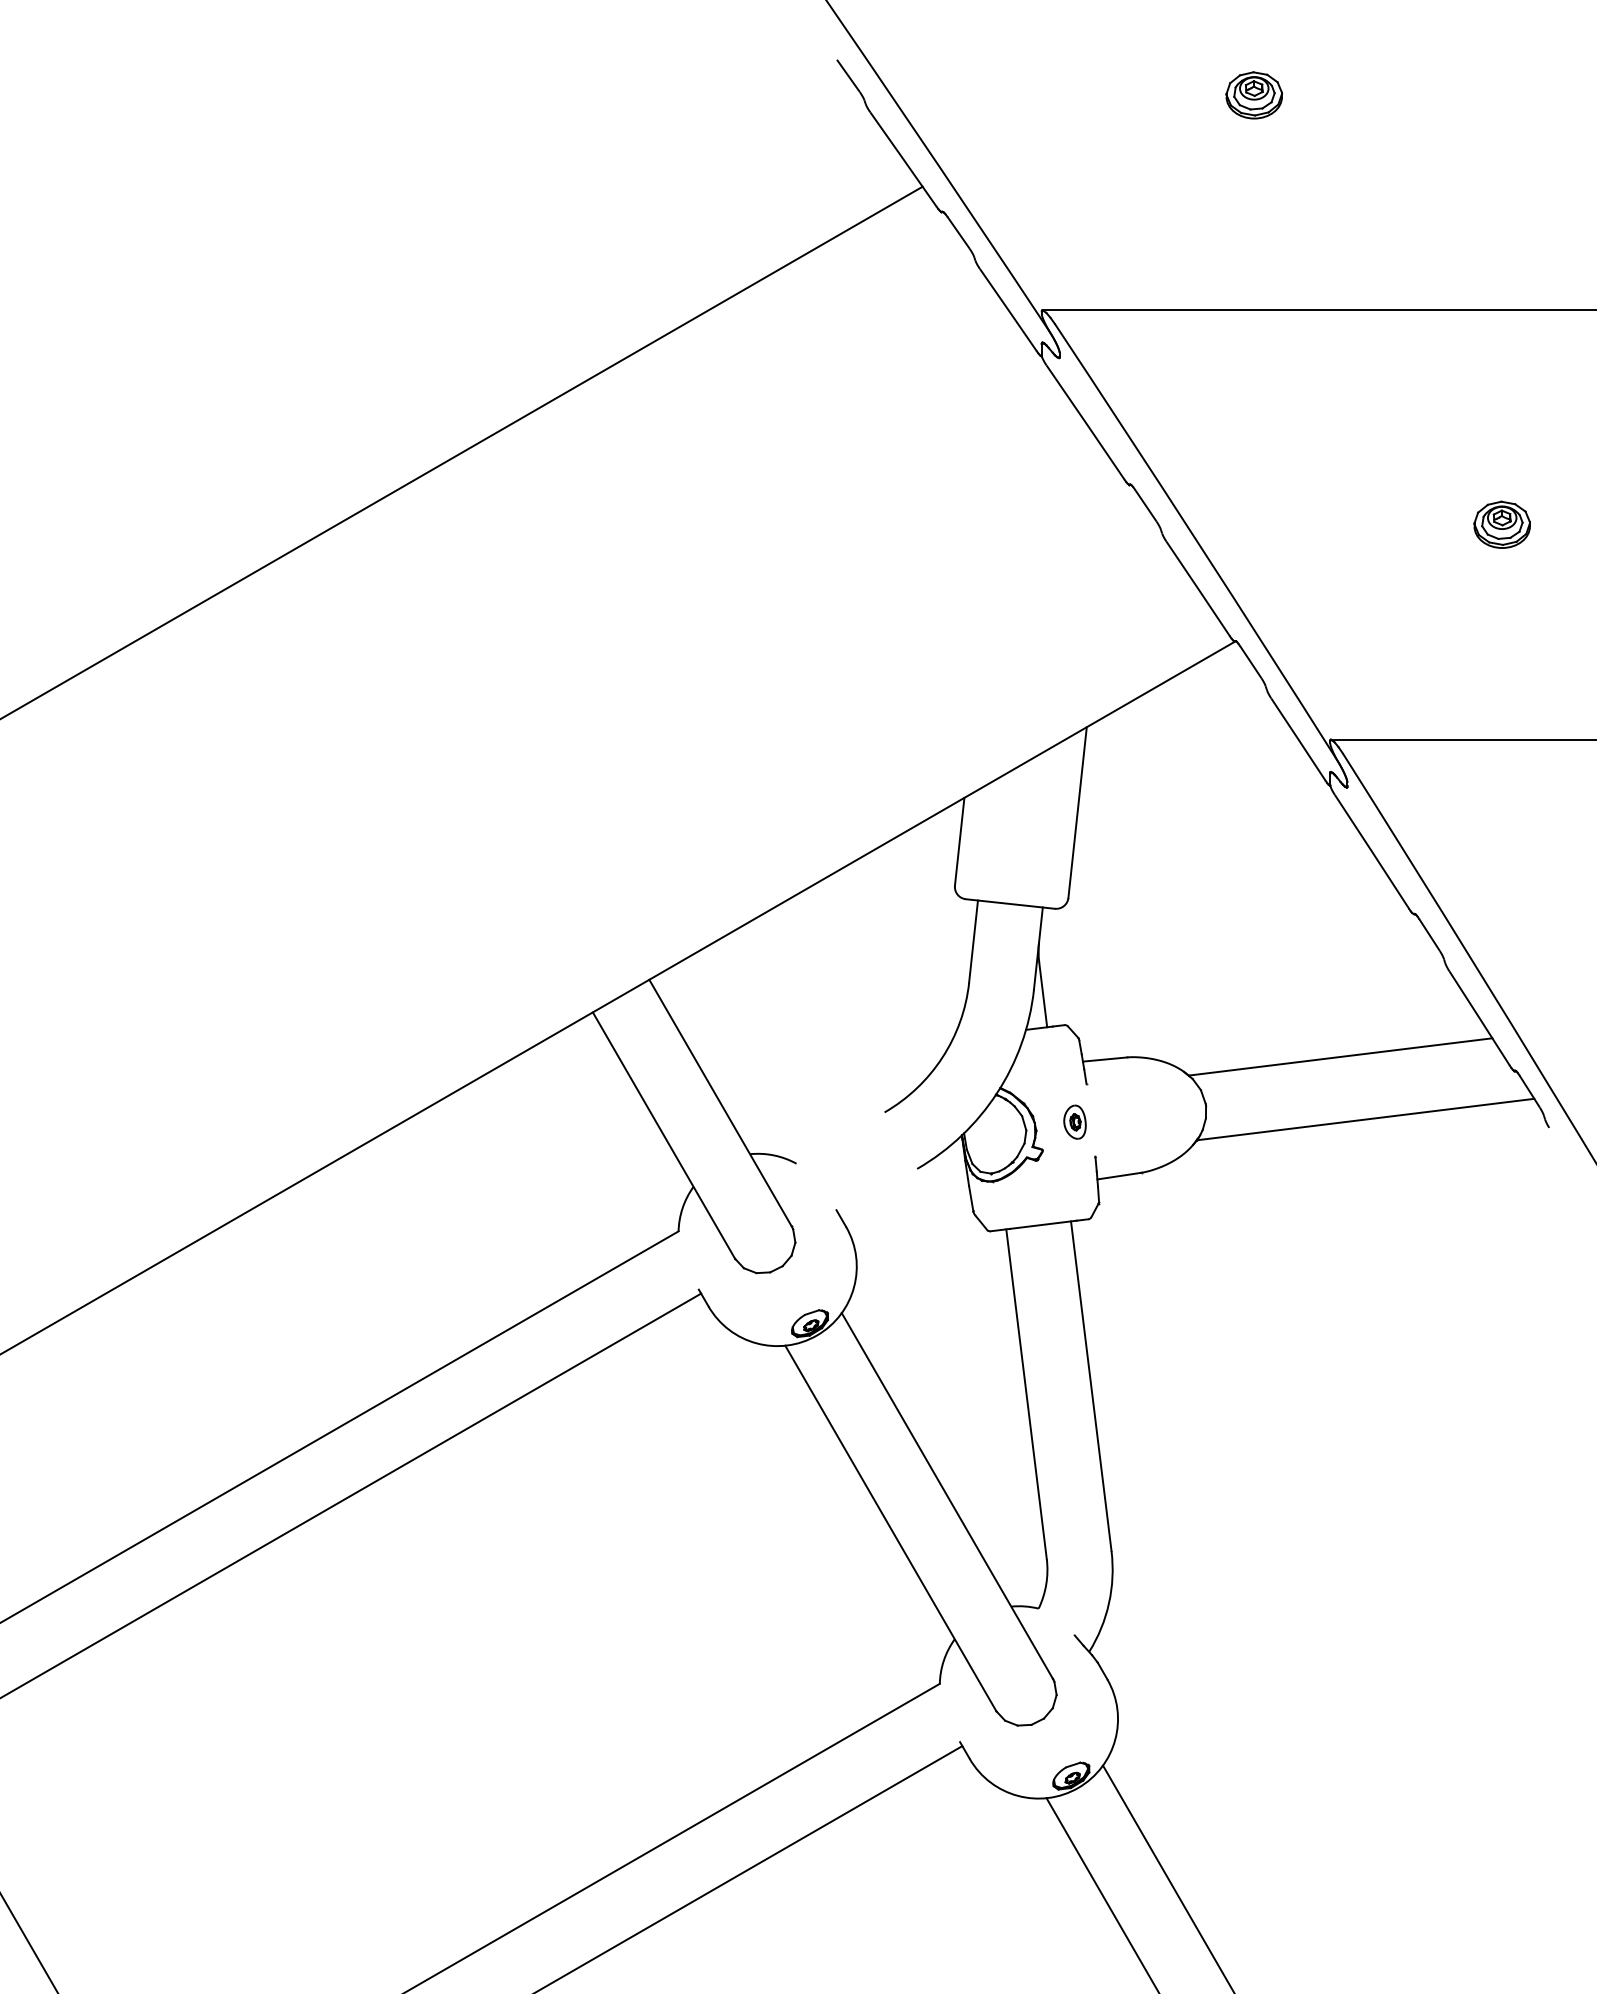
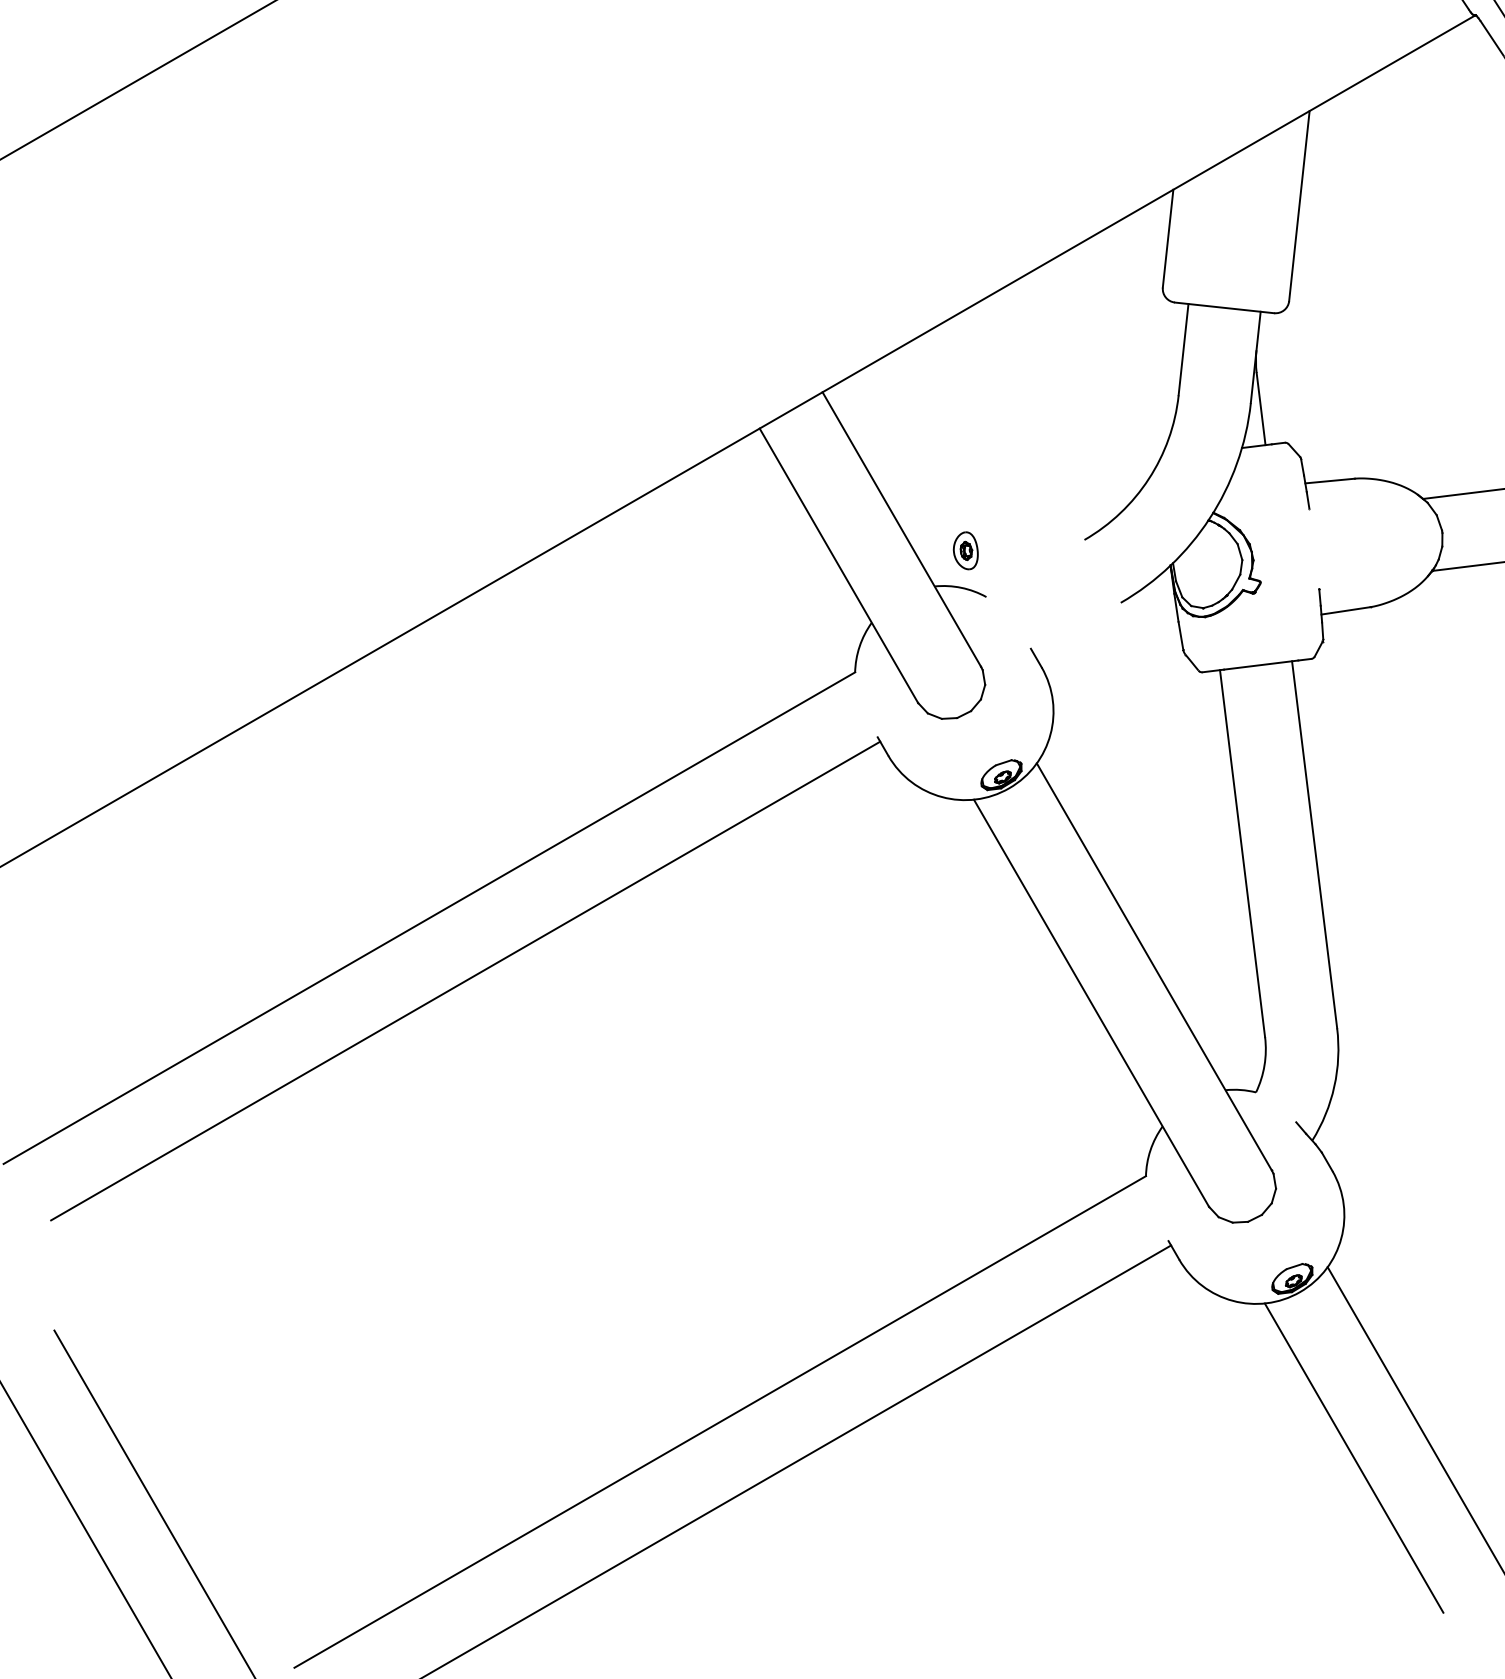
part: (1074, 1121) -> (965, 550), moved

